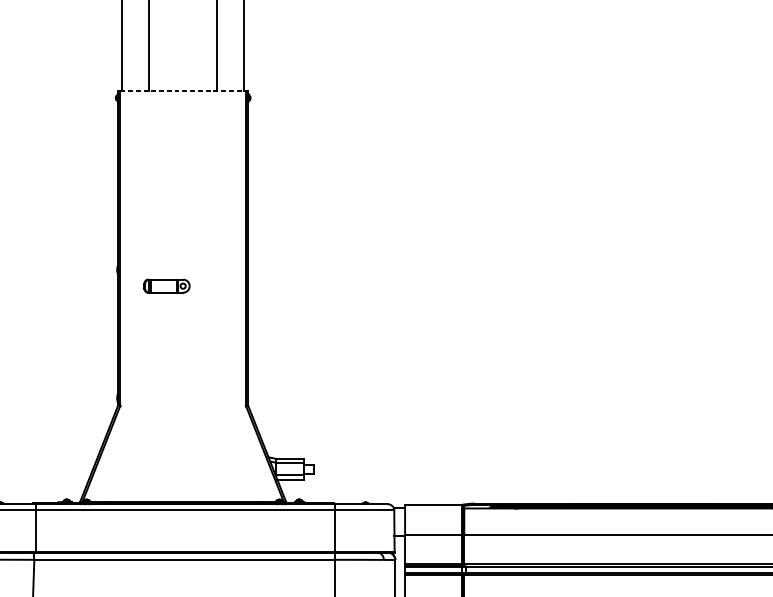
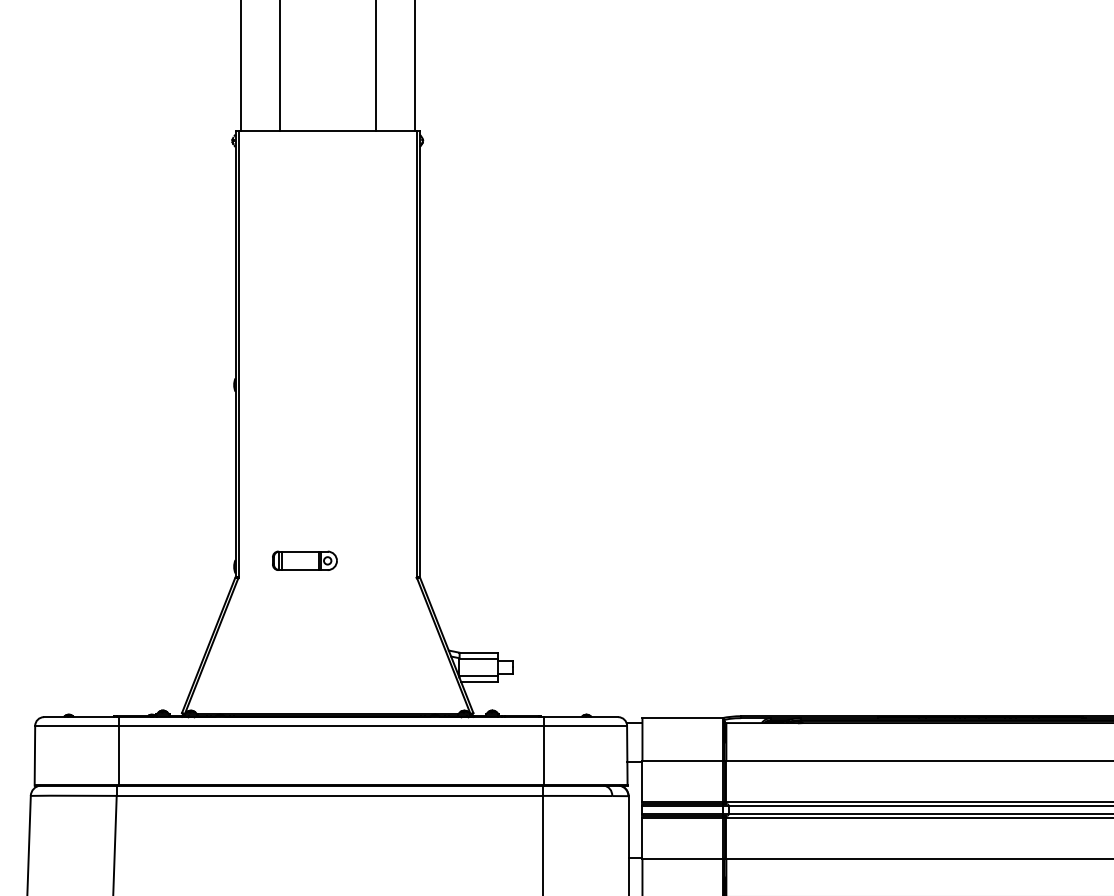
line: (183, 91) -> (328, 131), dashed -> solid
part: (166, 285) -> (304, 560), moved

